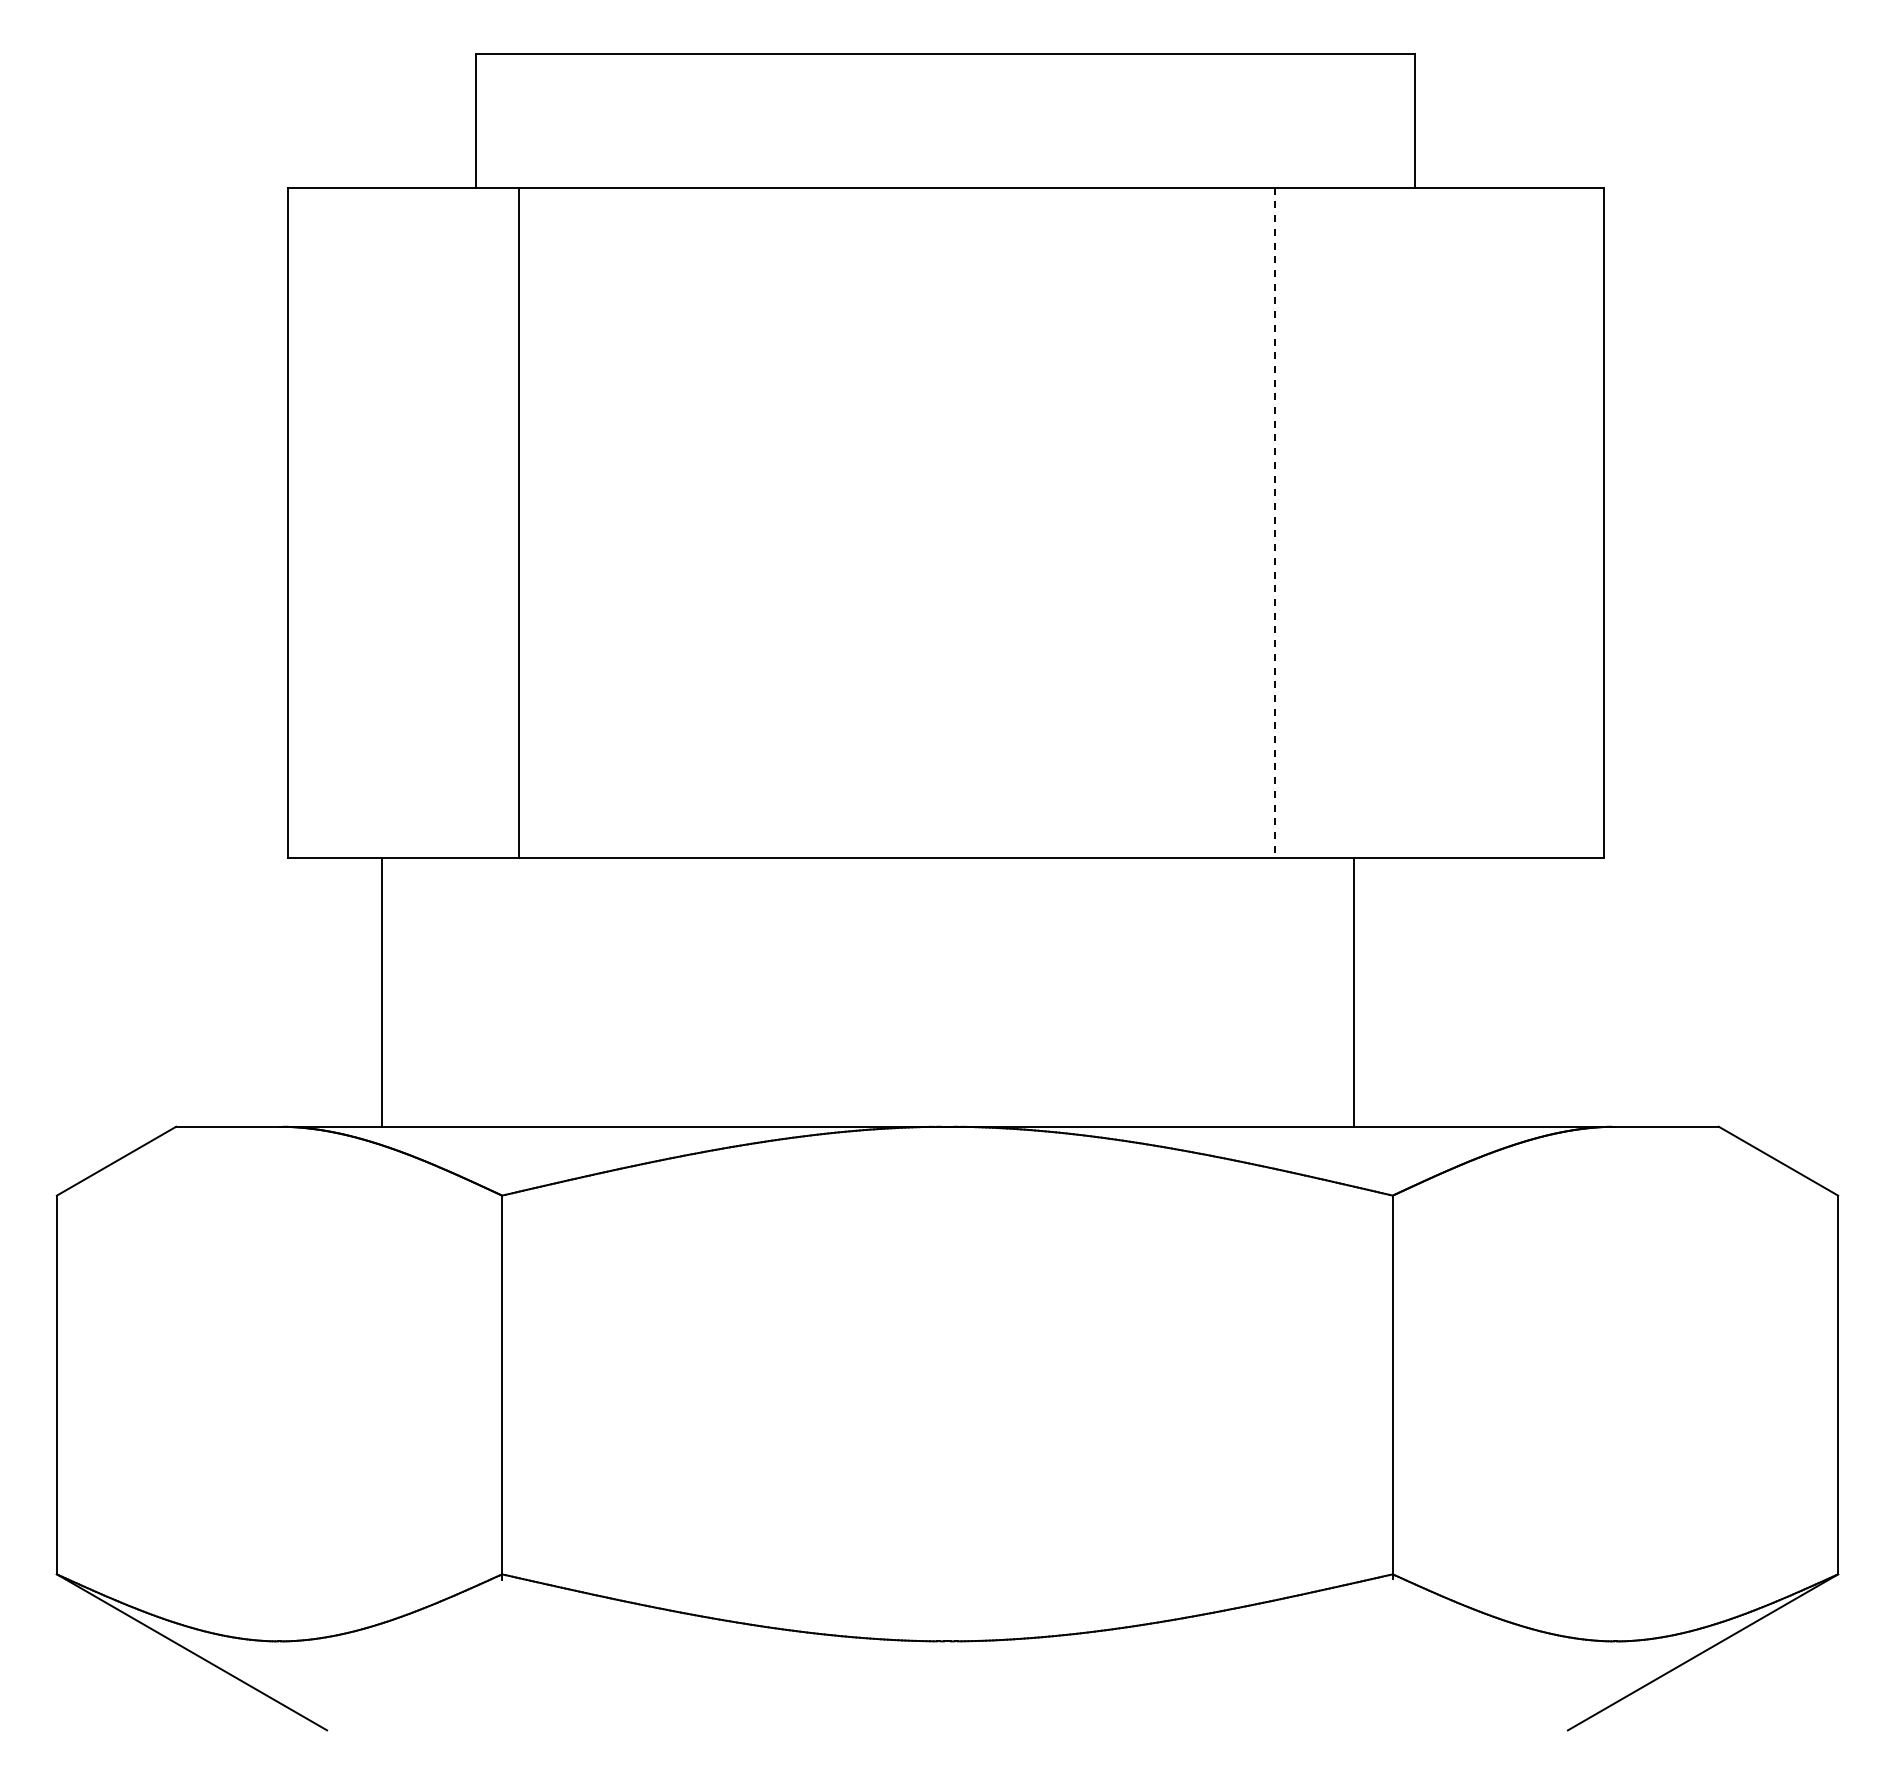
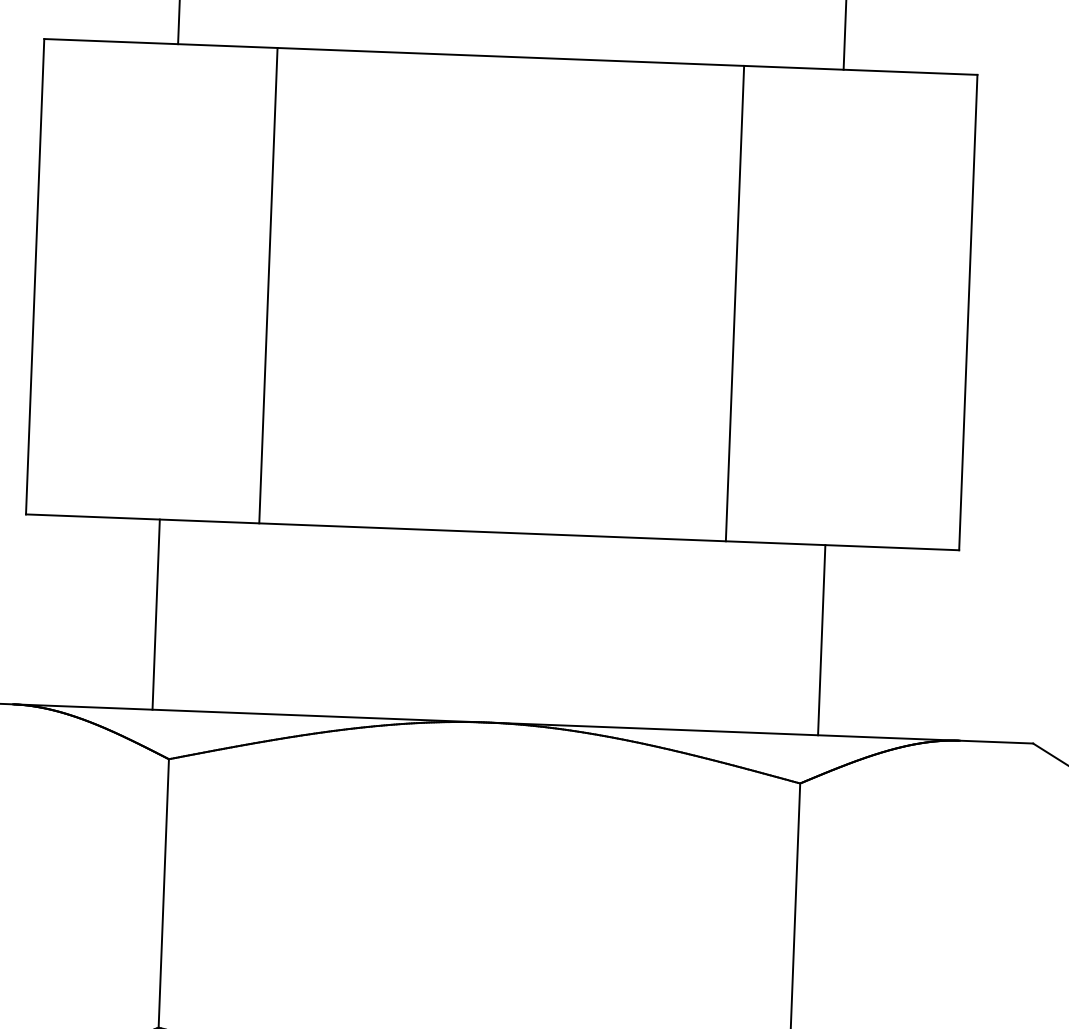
line: (518, 522) -> (268, 285), moved
line: (1274, 523) -> (734, 303), dashed -> solid
line: (382, 992) -> (156, 614), moved
line: (1354, 992) -> (821, 640), moved

